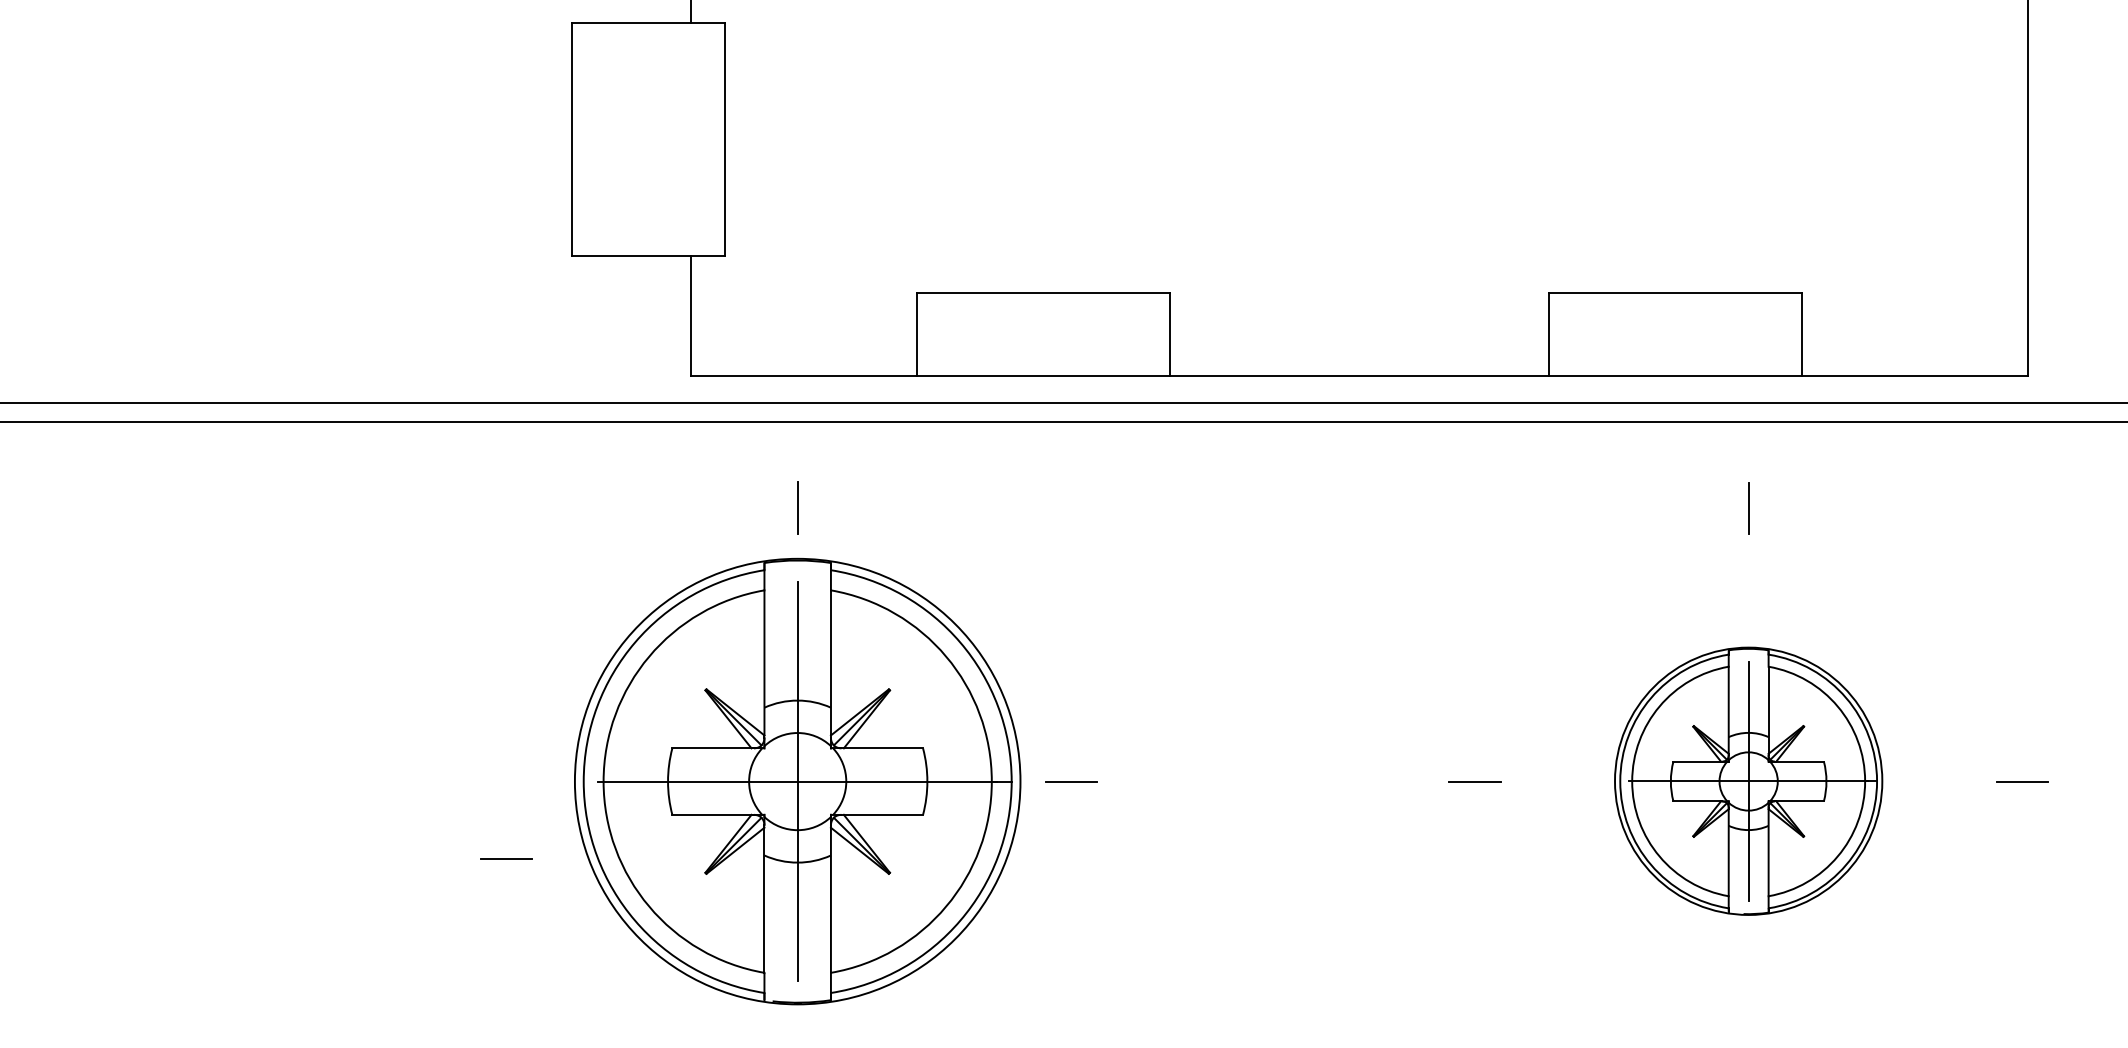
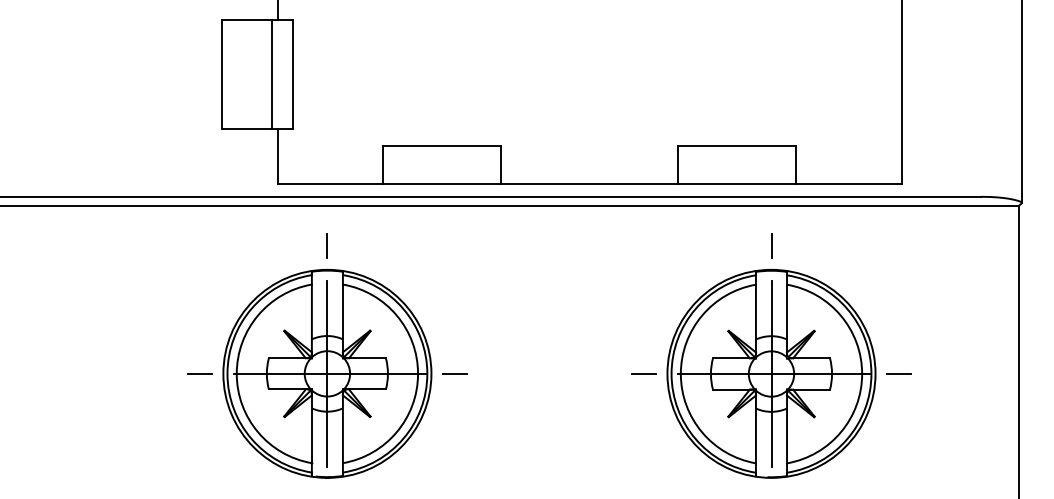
line: (677, 138) -> (271, 73), added
part: (1748, 780) -> (771, 373), size x1.67
line: (506, 857) -> (199, 373), moved

